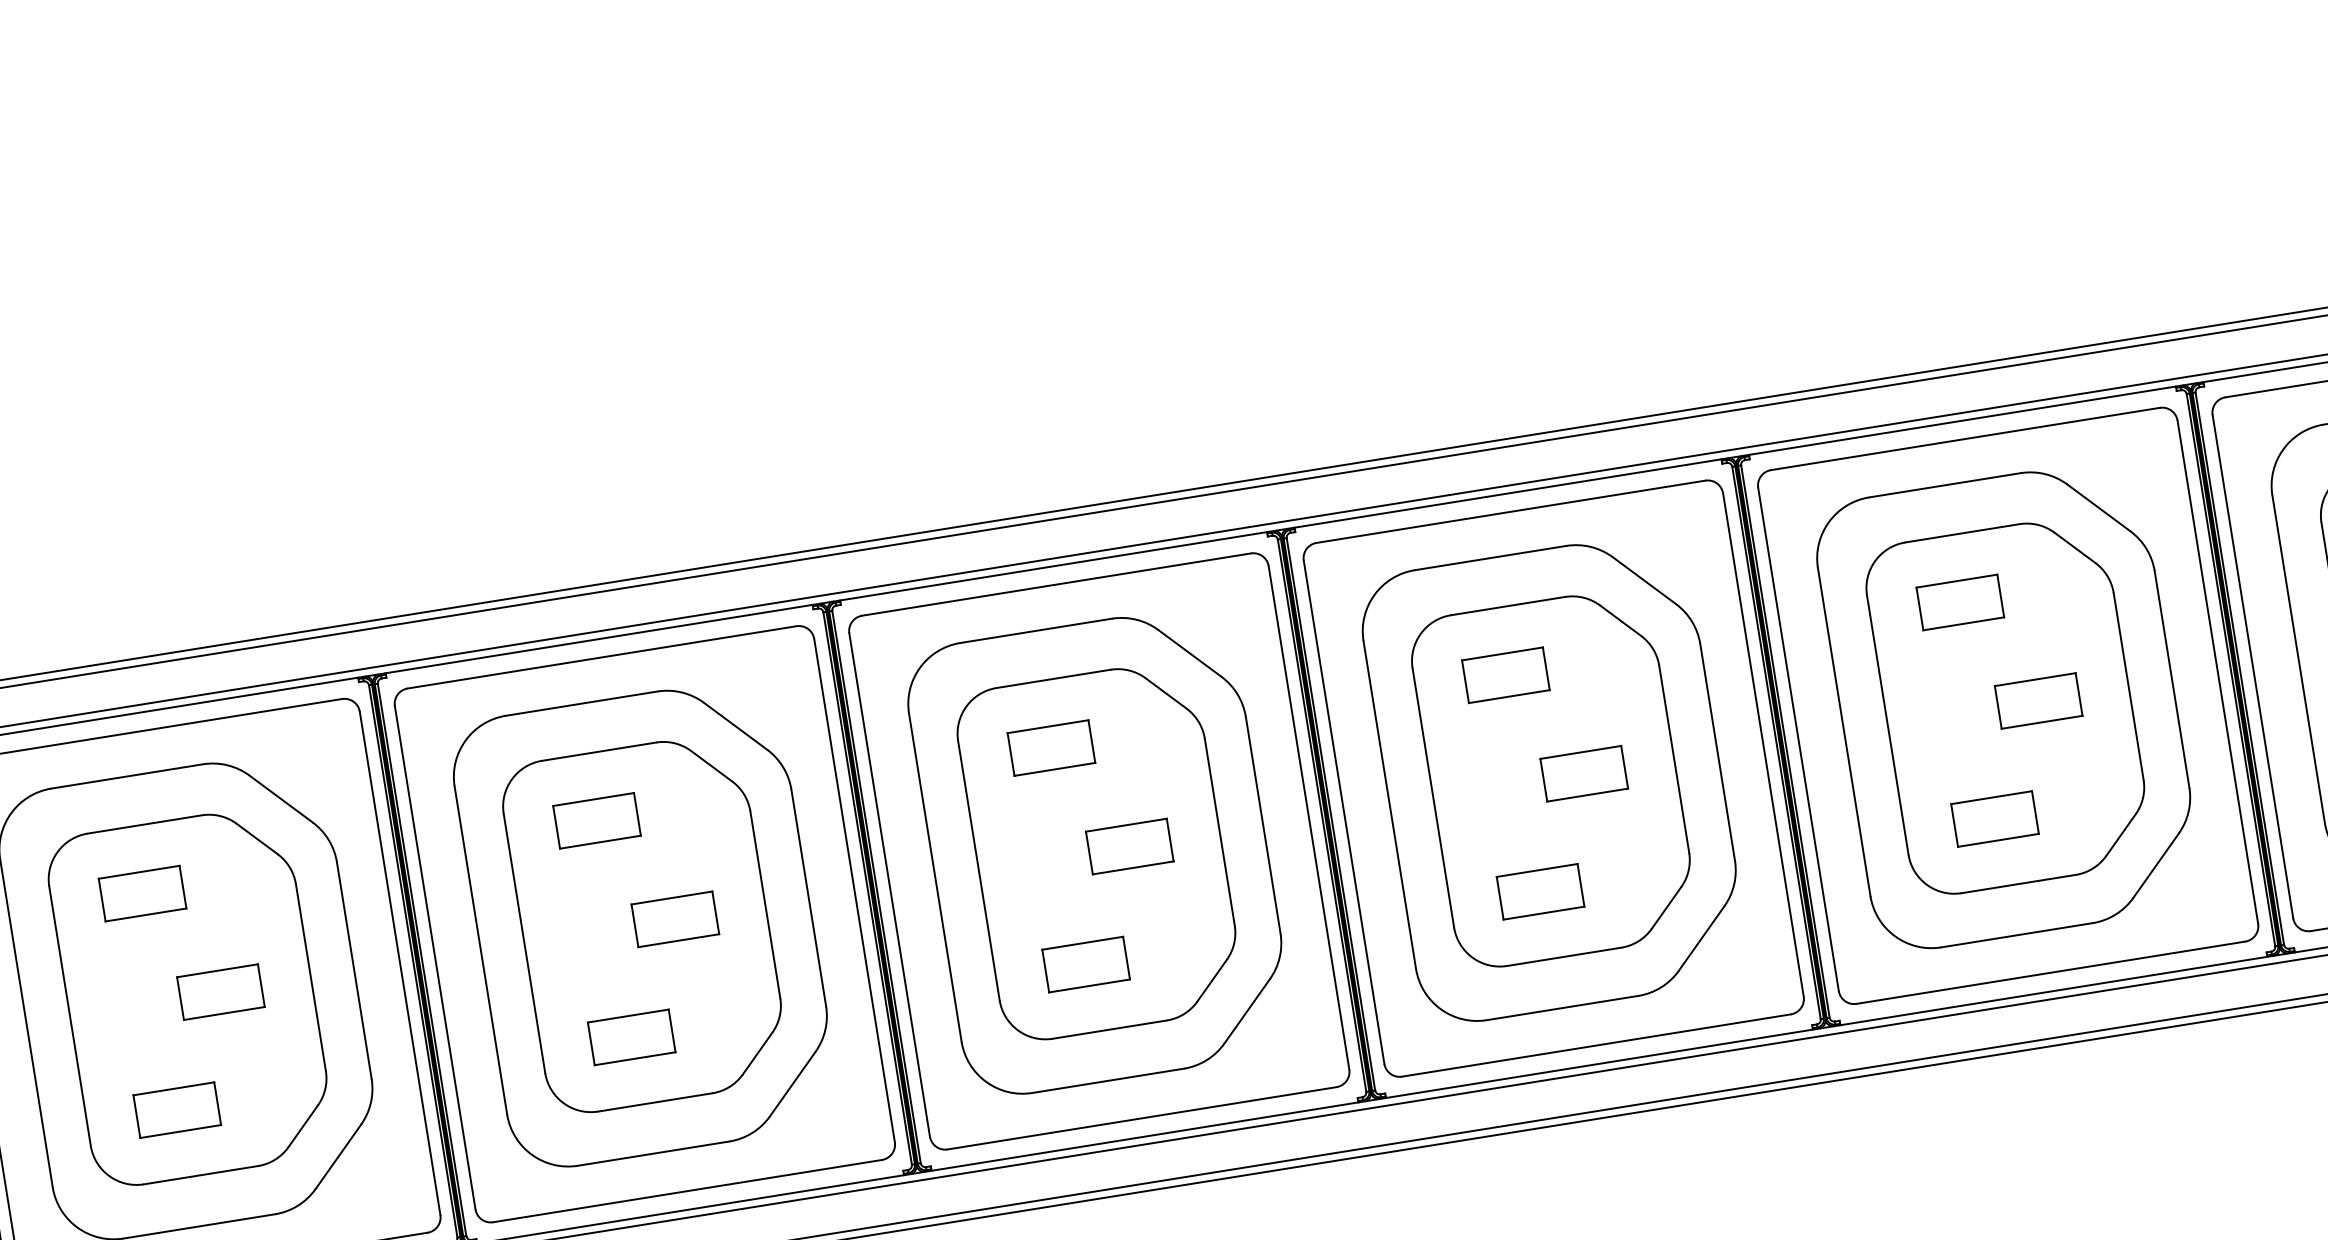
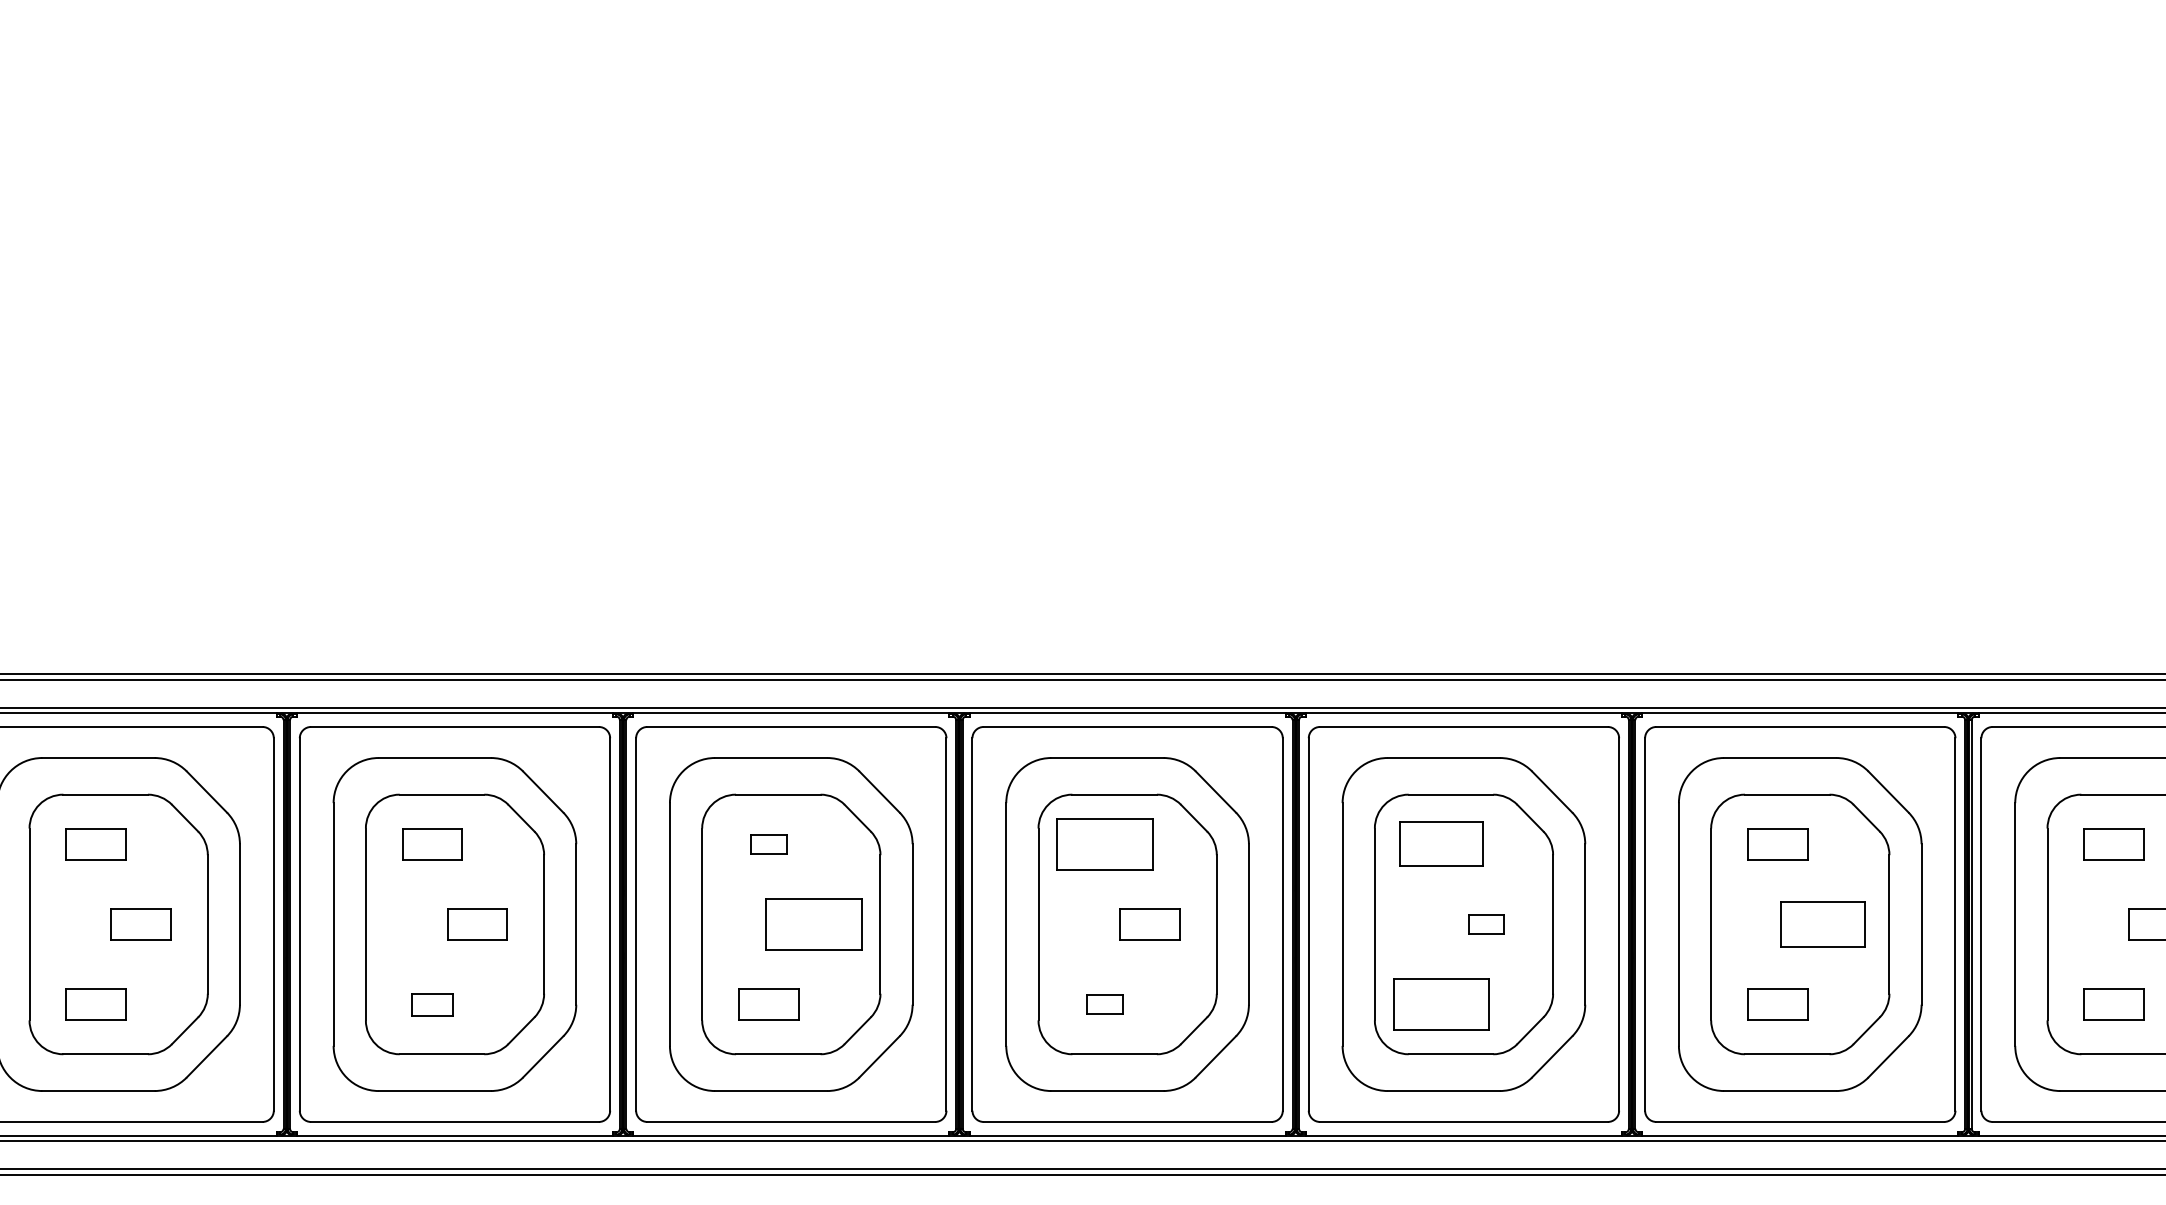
part: (1504, 675) -> (1440, 844), size x1.4
part: (2038, 701) -> (1822, 924), size x1.4
part: (1050, 748) -> (1104, 844), size x1.6
part: (1584, 773) -> (1486, 924), size x0.6
part: (596, 821) -> (768, 844), size x0.6
part: (1539, 891) -> (1440, 1004), size x1.6
part: (674, 919) -> (813, 924), size x1.6
part: (1085, 964) -> (1104, 1004), size x0.6
part: (177, 1110) -> (432, 1004), size x0.7

